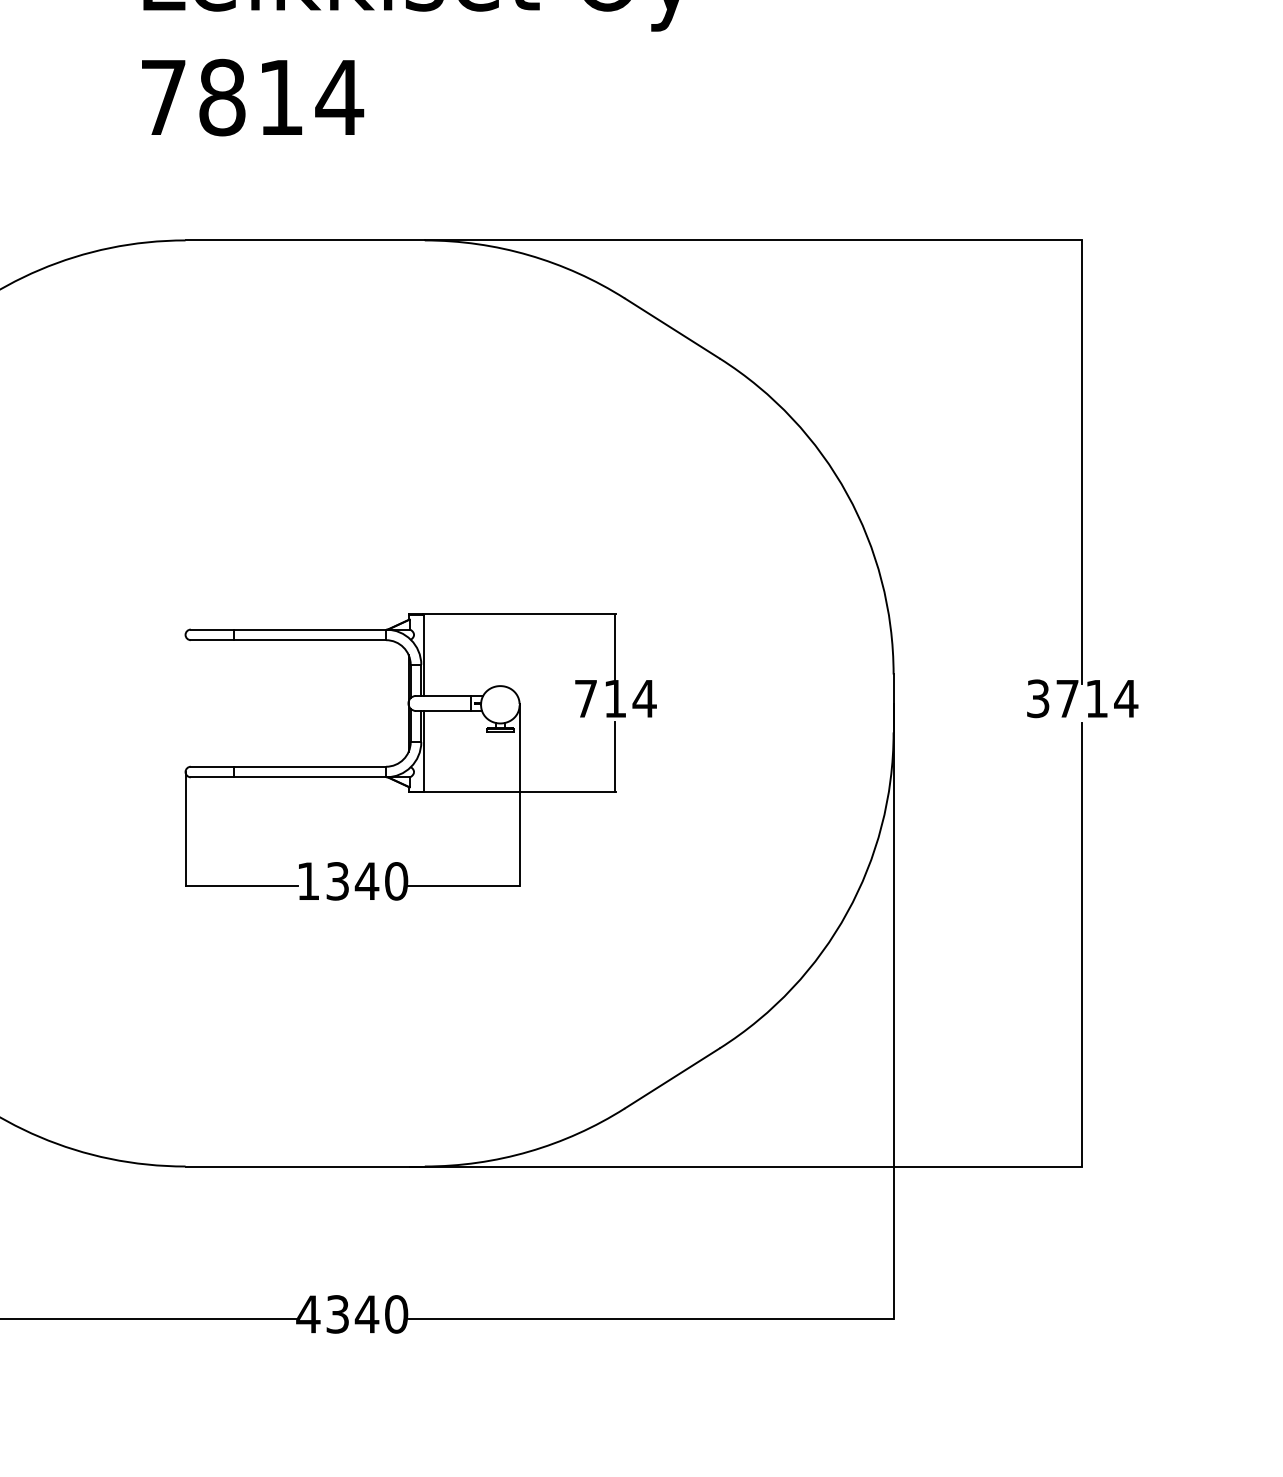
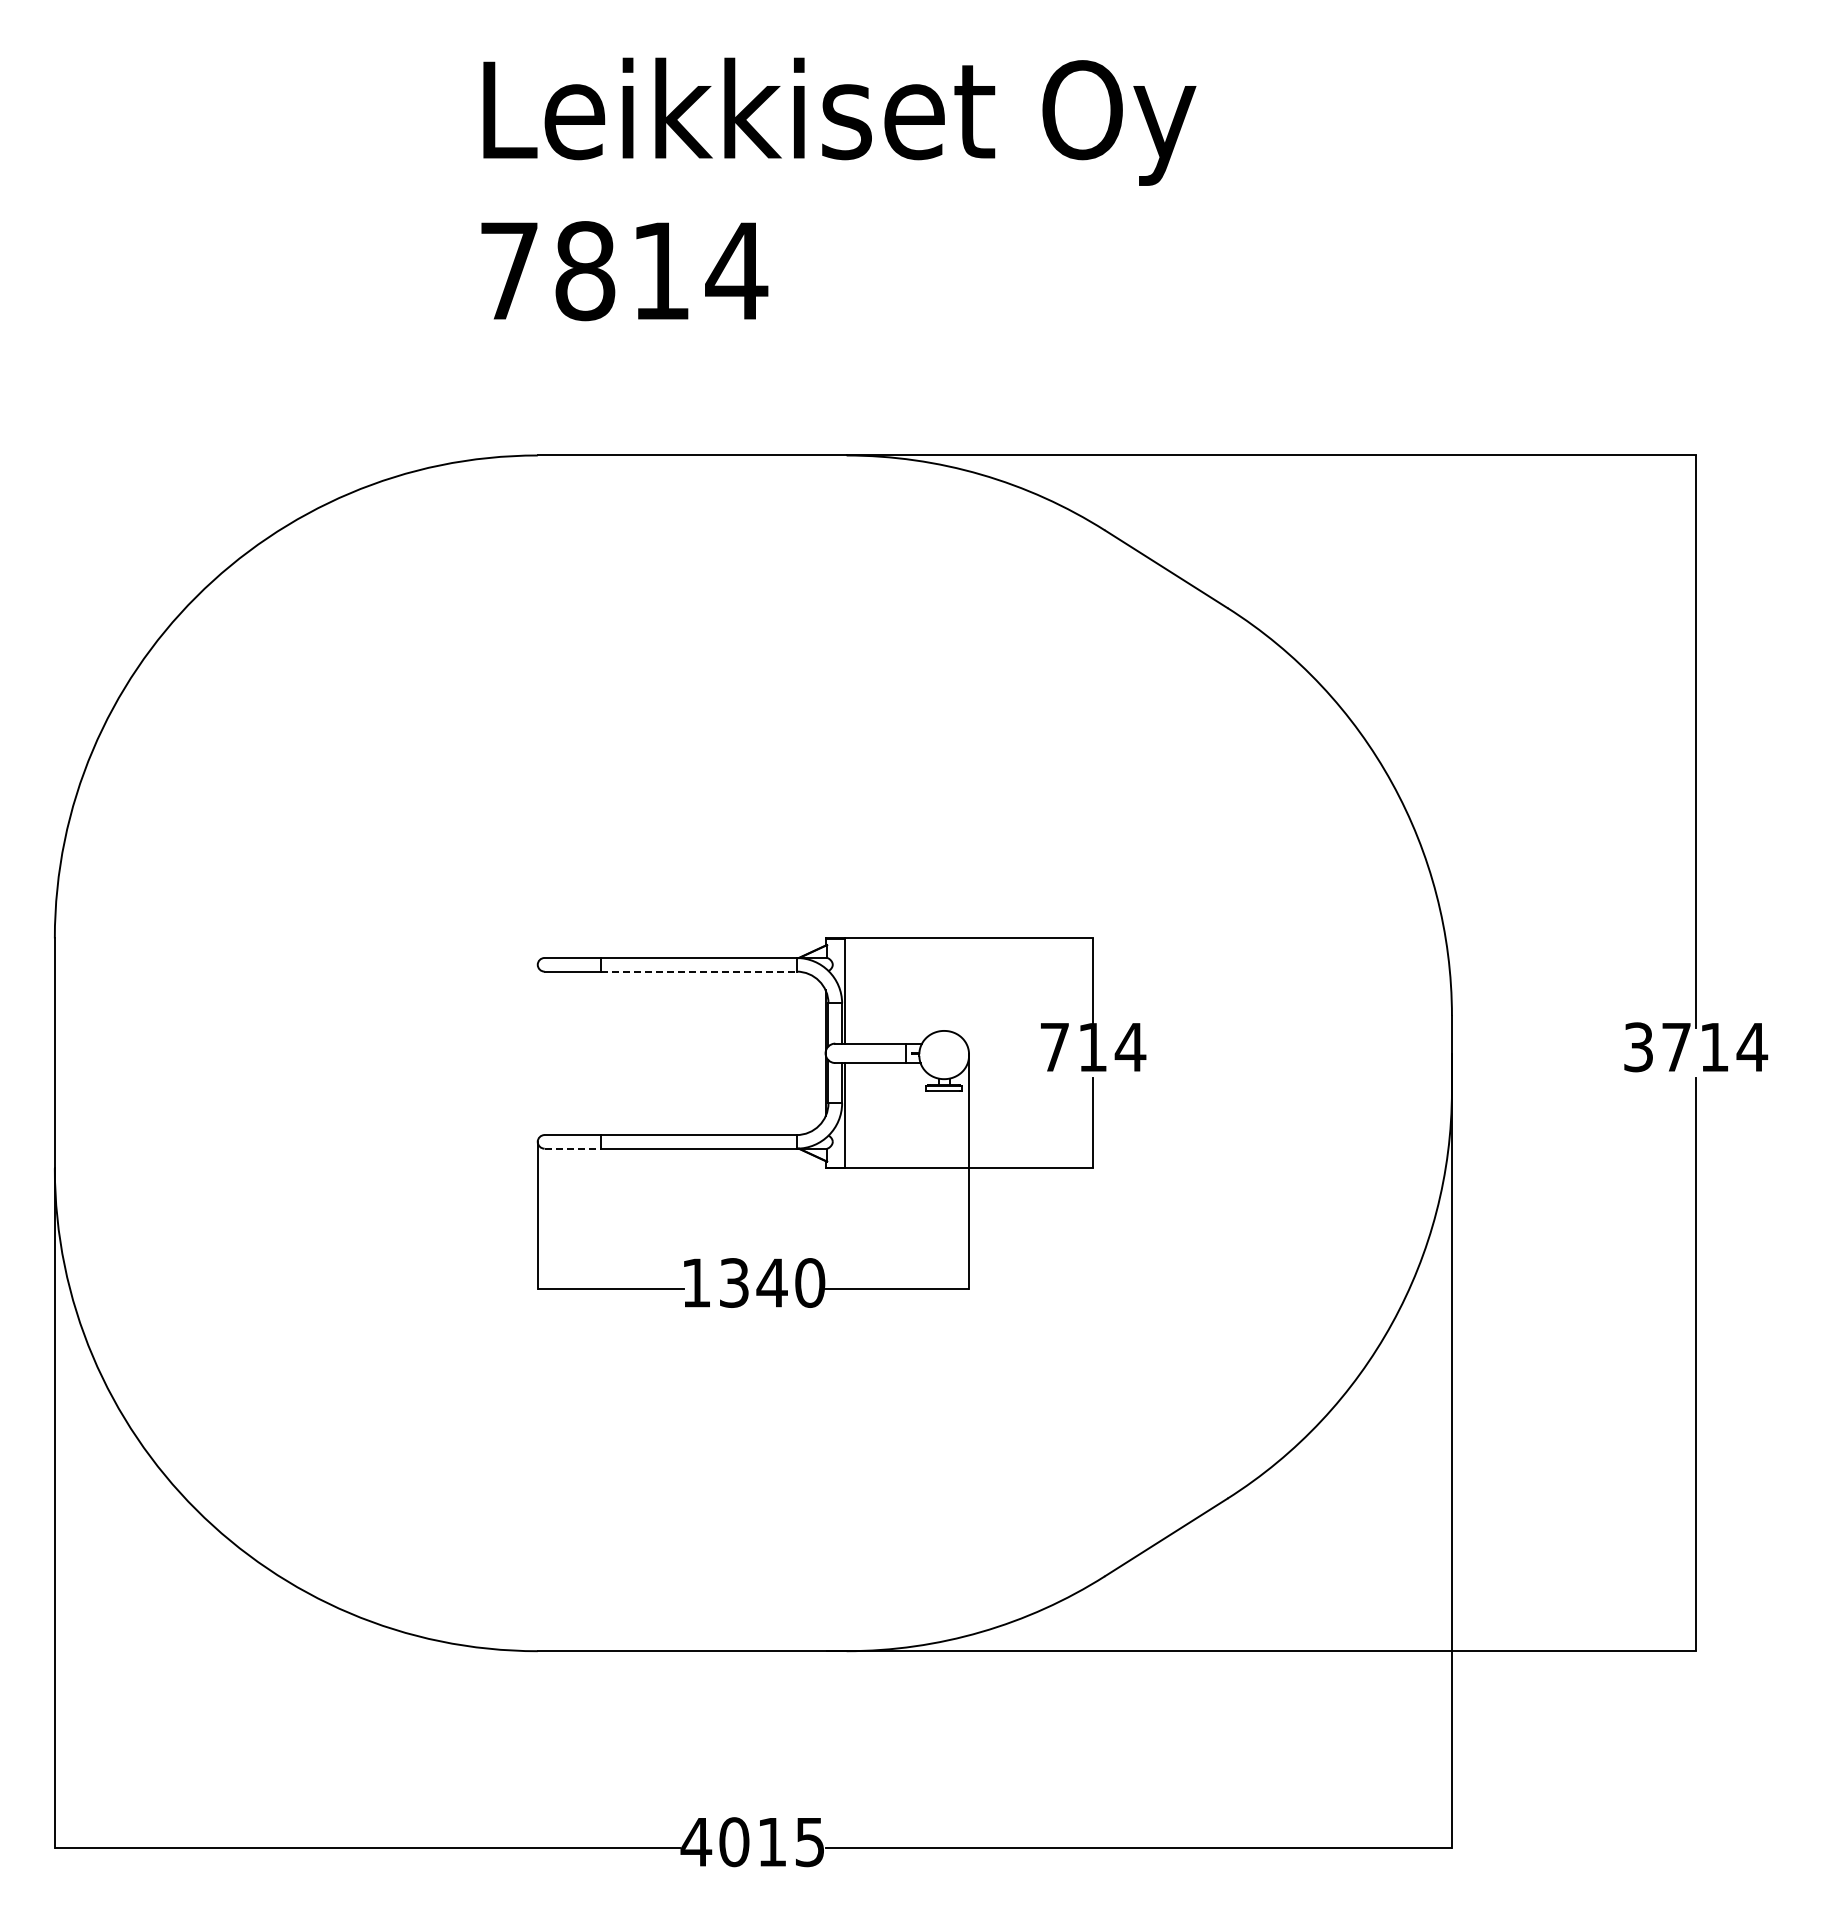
line: (310, 640) -> (698, 971), solid -> dashed
line: (213, 777) -> (573, 1148), solid -> dashed
text: (367, 1314) -> (772, 1842), 4340 -> 4015

